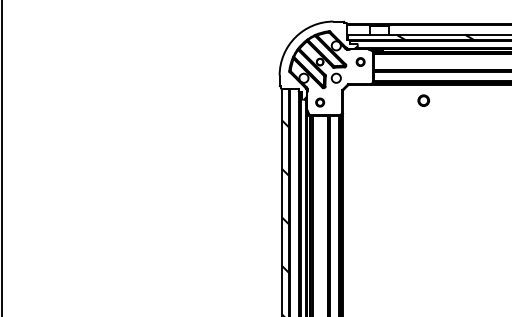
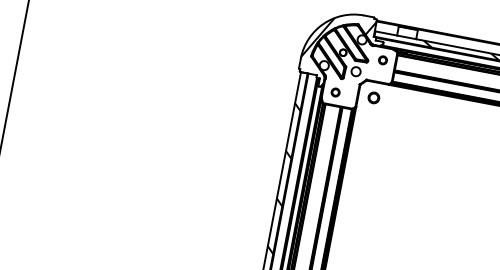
hatch: (313, 62) -> (336, 51), added
part: (423, 100) -> (373, 97), moved

